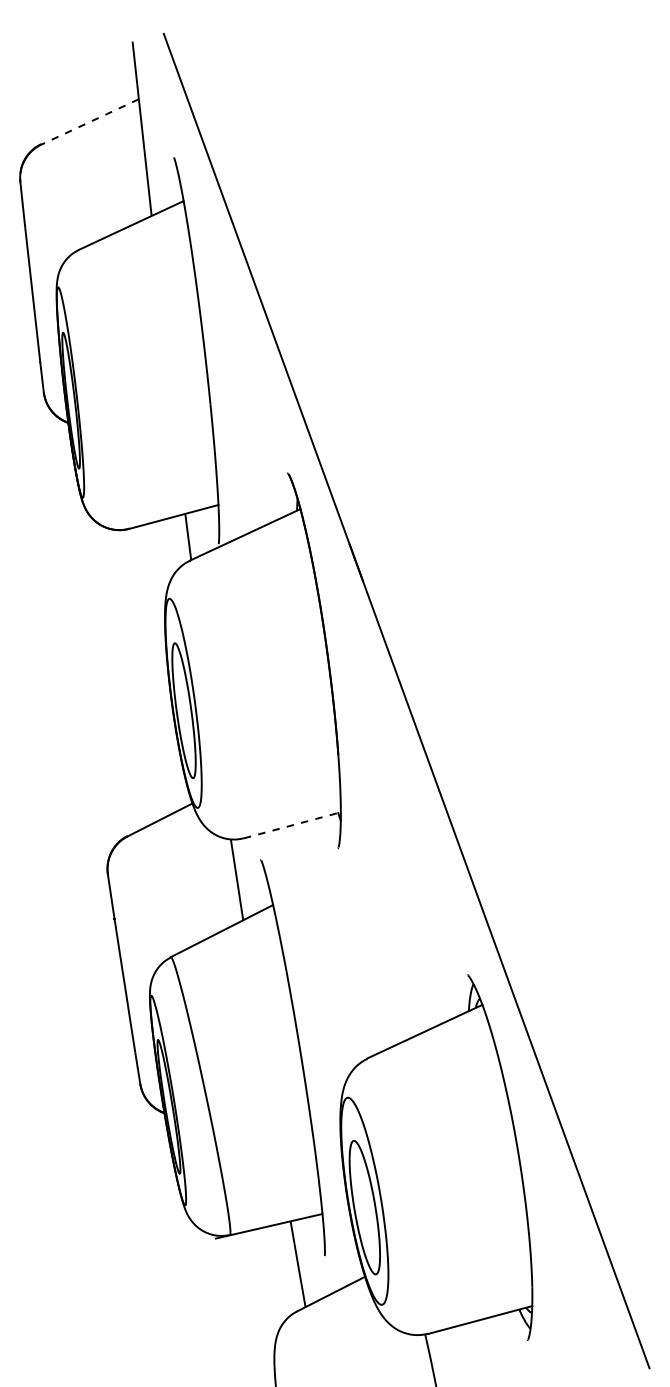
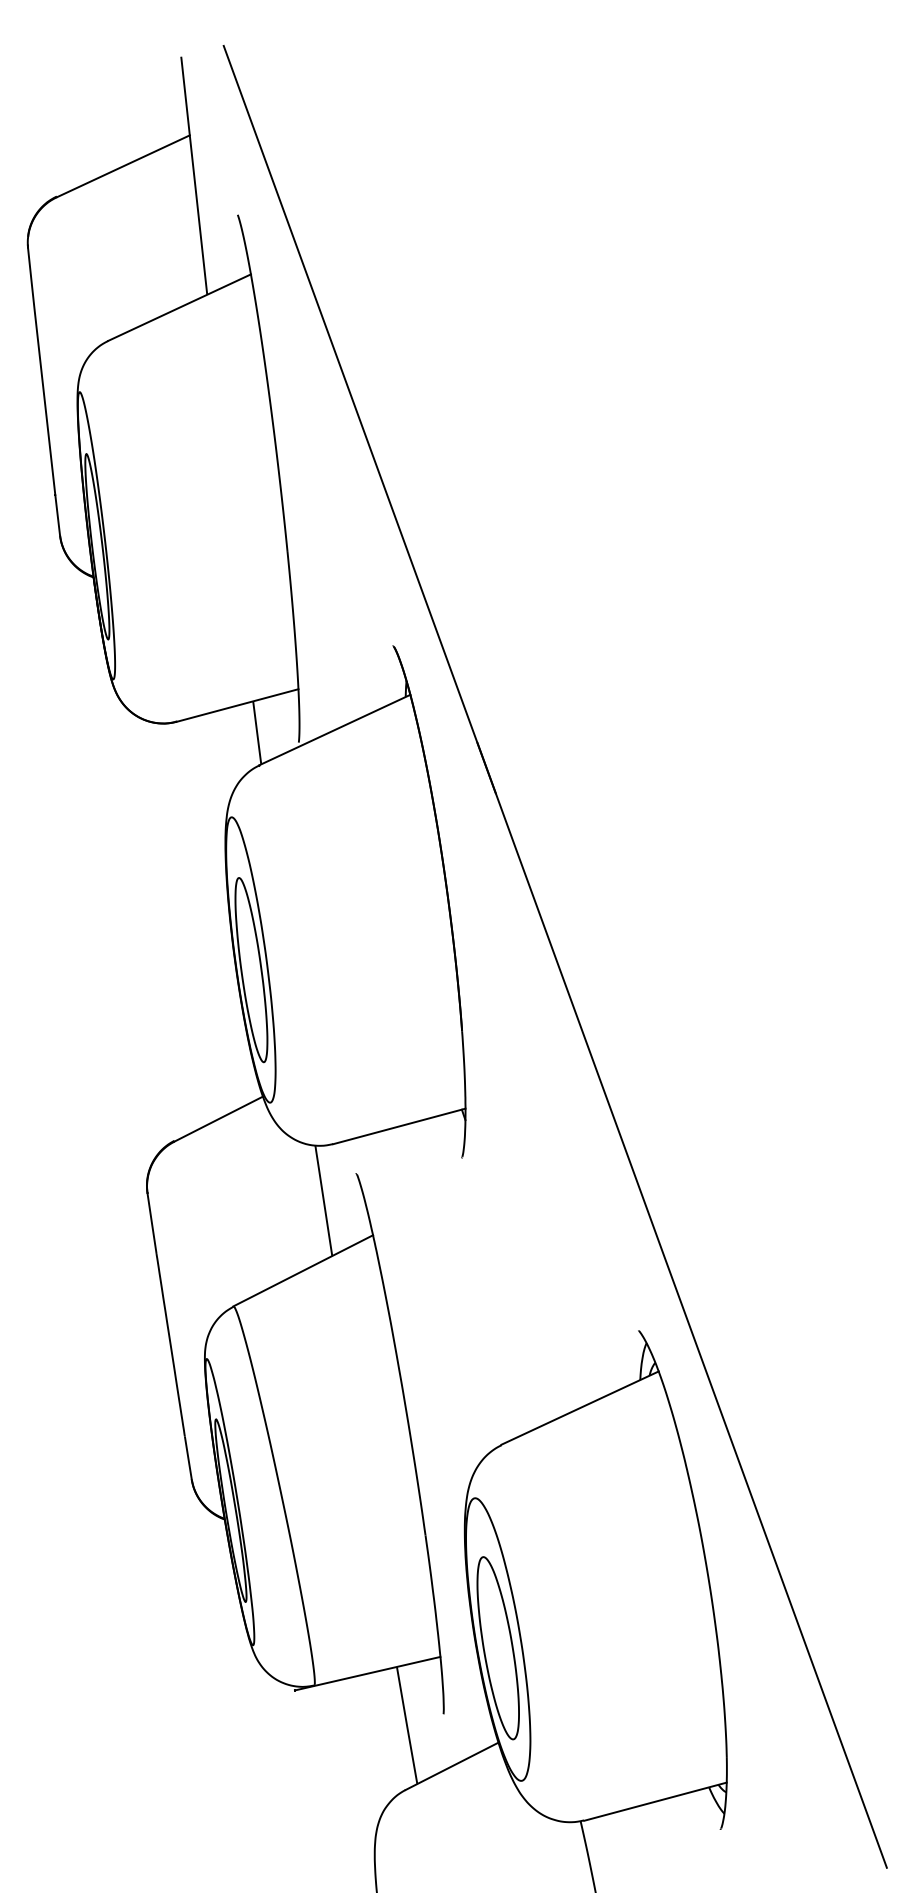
line: (90, 121) -> (123, 165), dashed -> solid
line: (292, 825) -> (399, 1126), dashed -> solid

